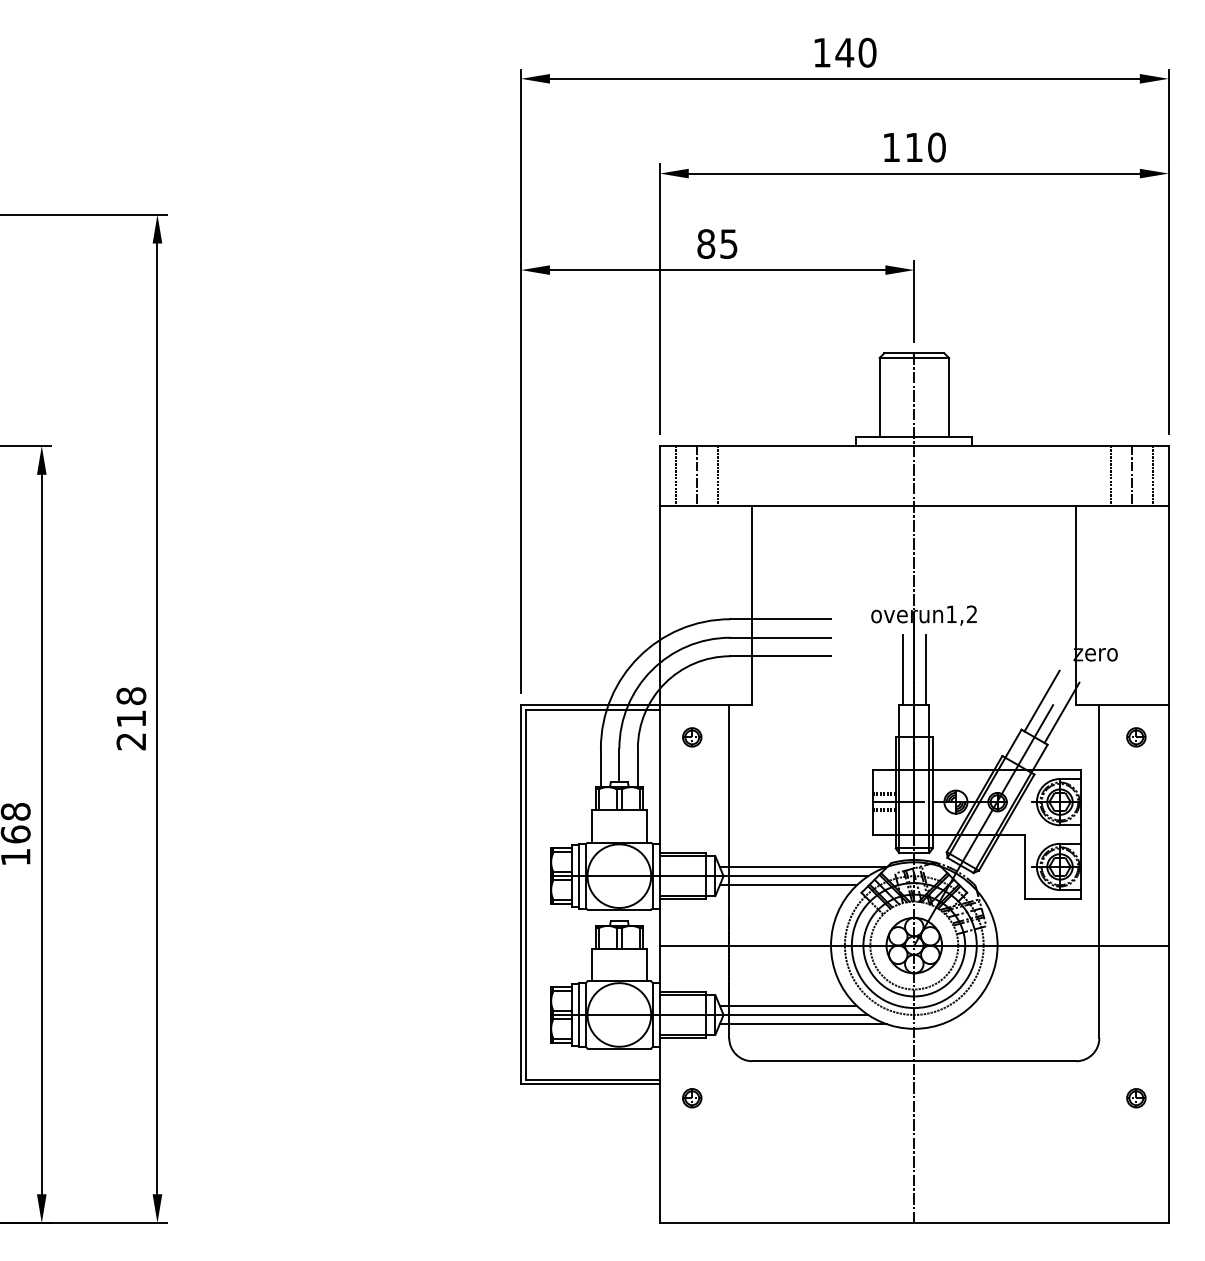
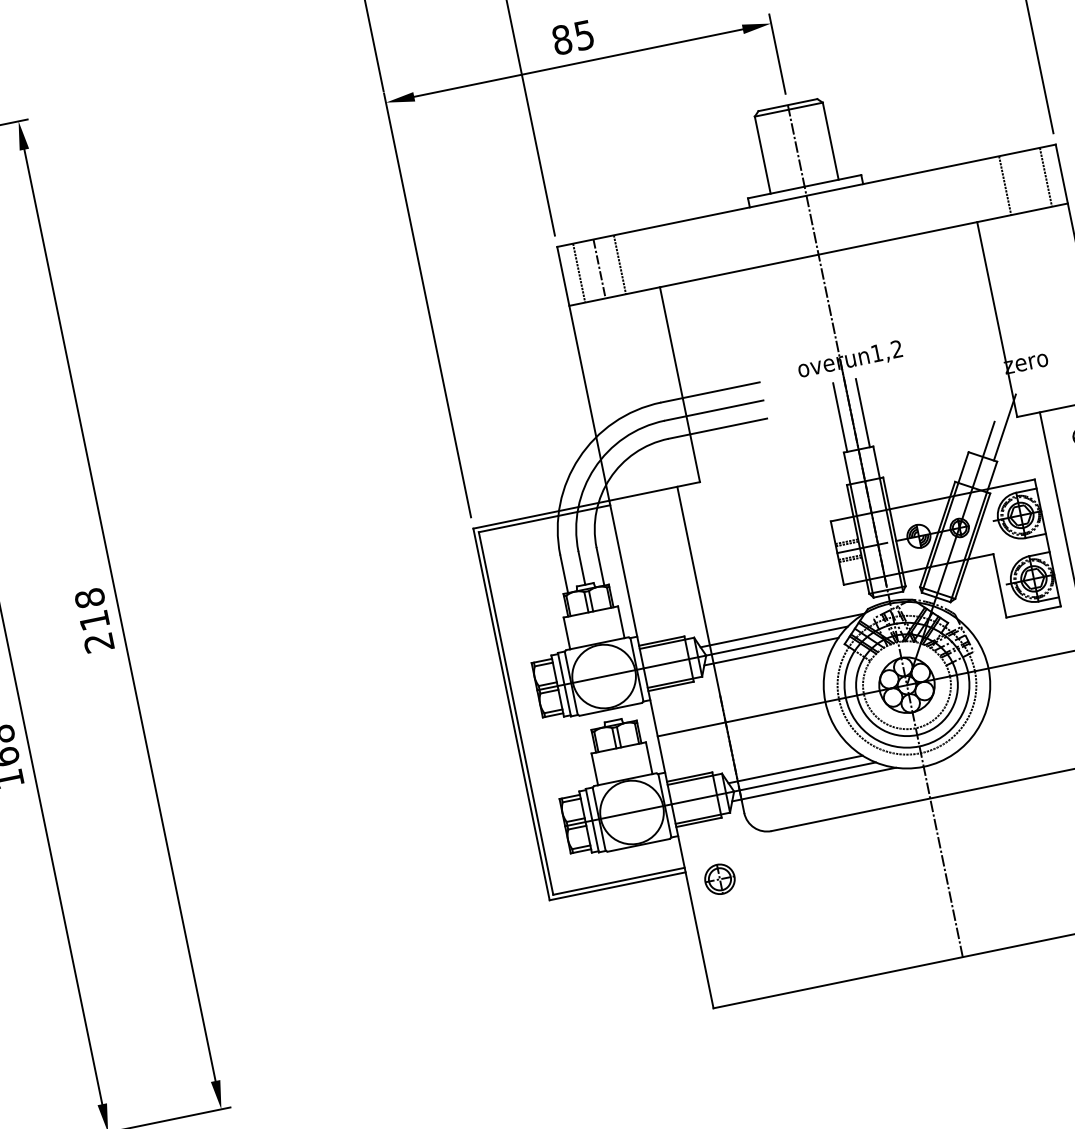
line: (1131, 475) -> (1025, 181), removed
line: (1041, 700) -> (982, 419), removed
part: (692, 737) -> (647, 526), removed
part: (692, 1098) -> (720, 879), size x1.6

